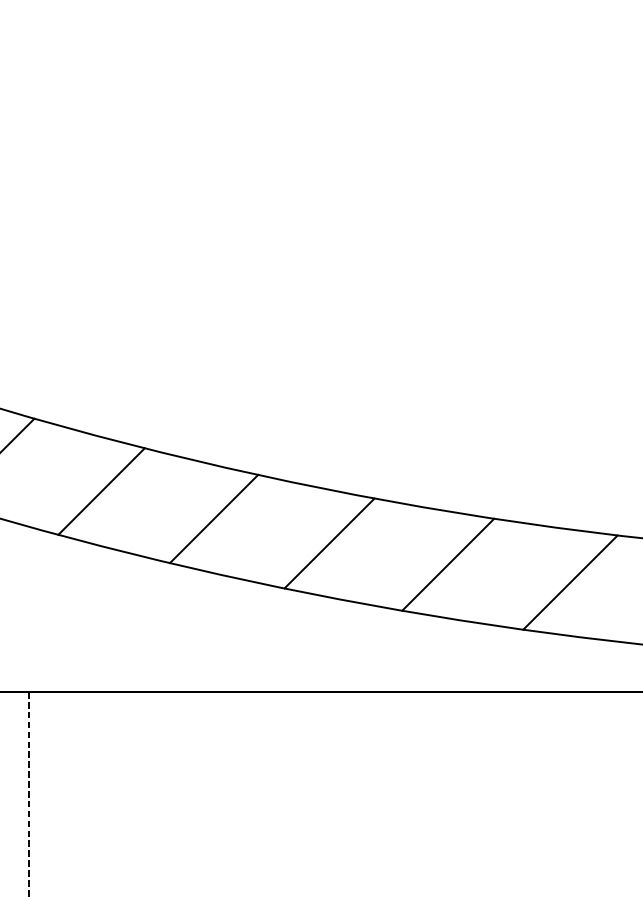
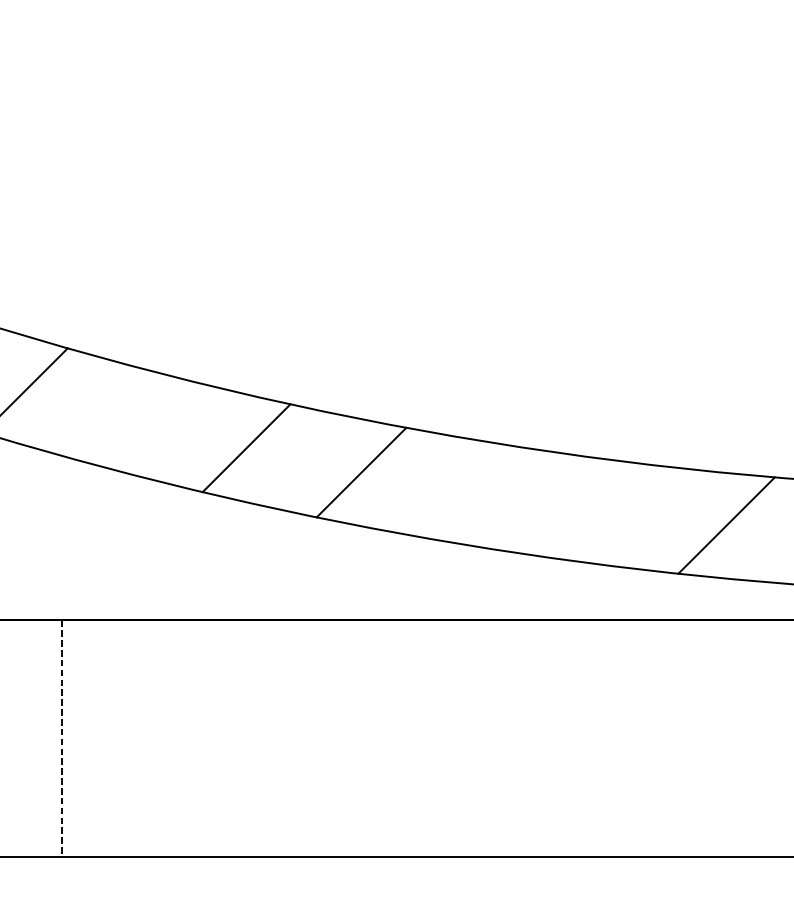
line: (101, 491) -> (134, 420), removed
line: (448, 564) -> (479, 493), removed
line: (570, 582) -> (601, 511), removed

